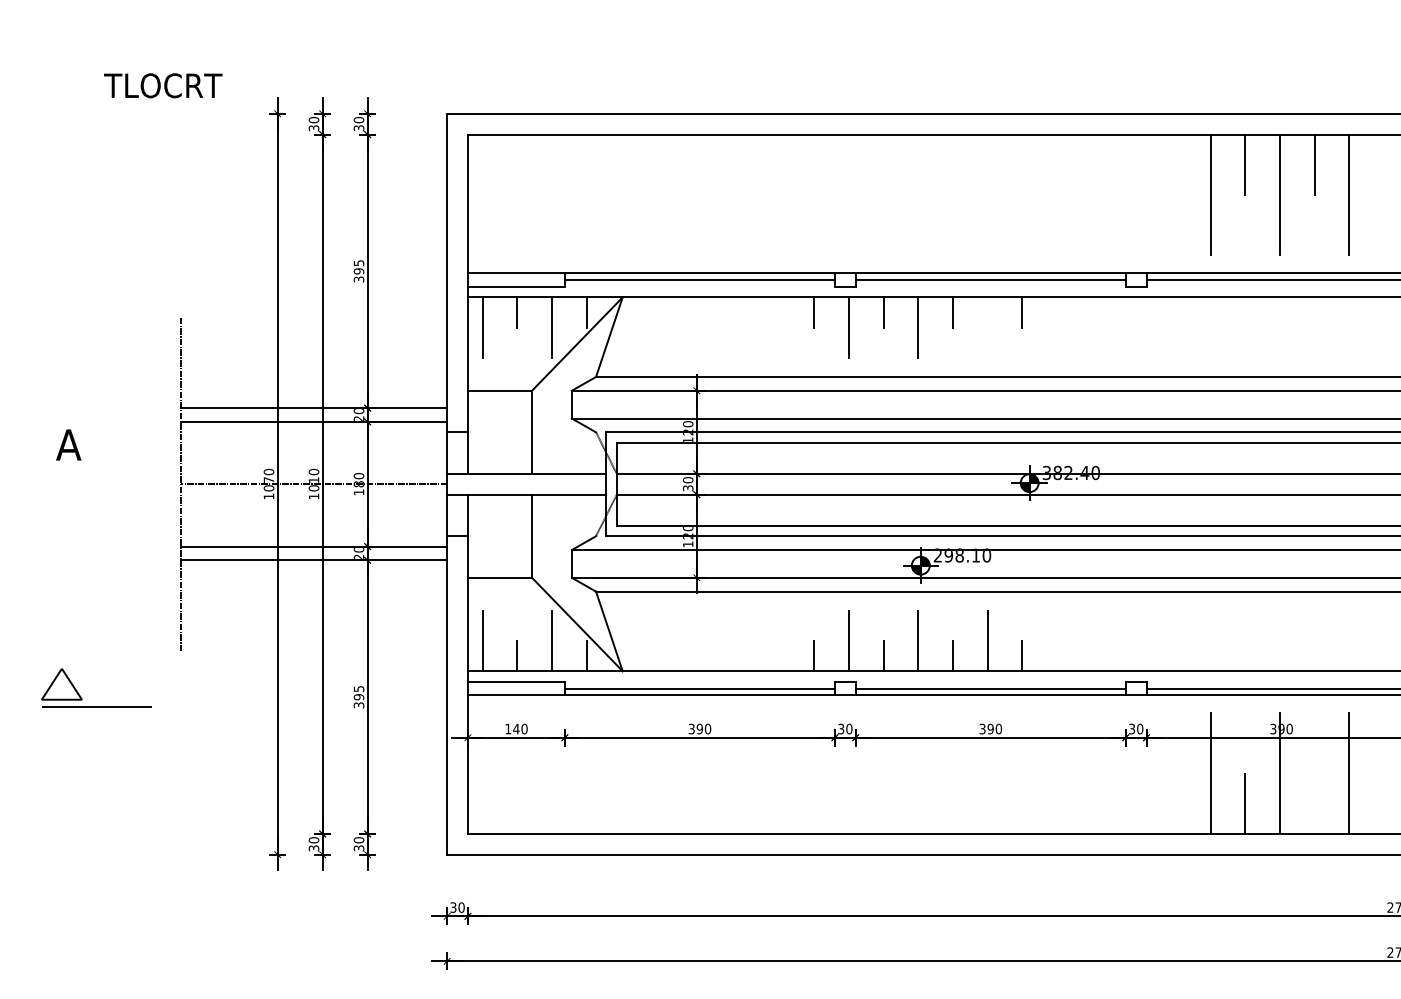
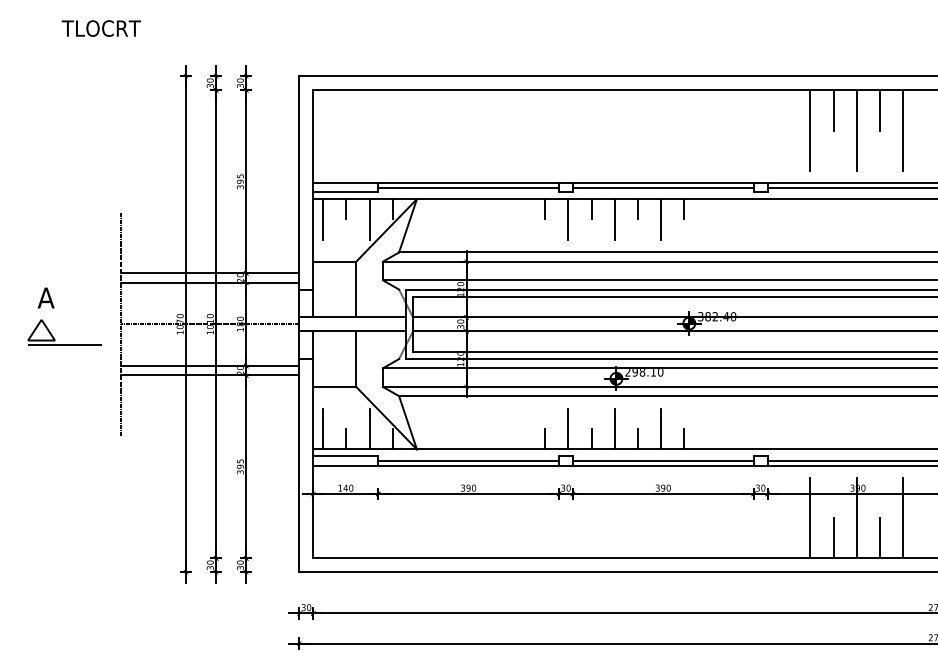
text: (161, 85) -> (100, 28), moved
line: (988, 327) -> (661, 219), added
part: (81, 695) -> (54, 337), moved
line: (1313, 802) -> (879, 537), added

